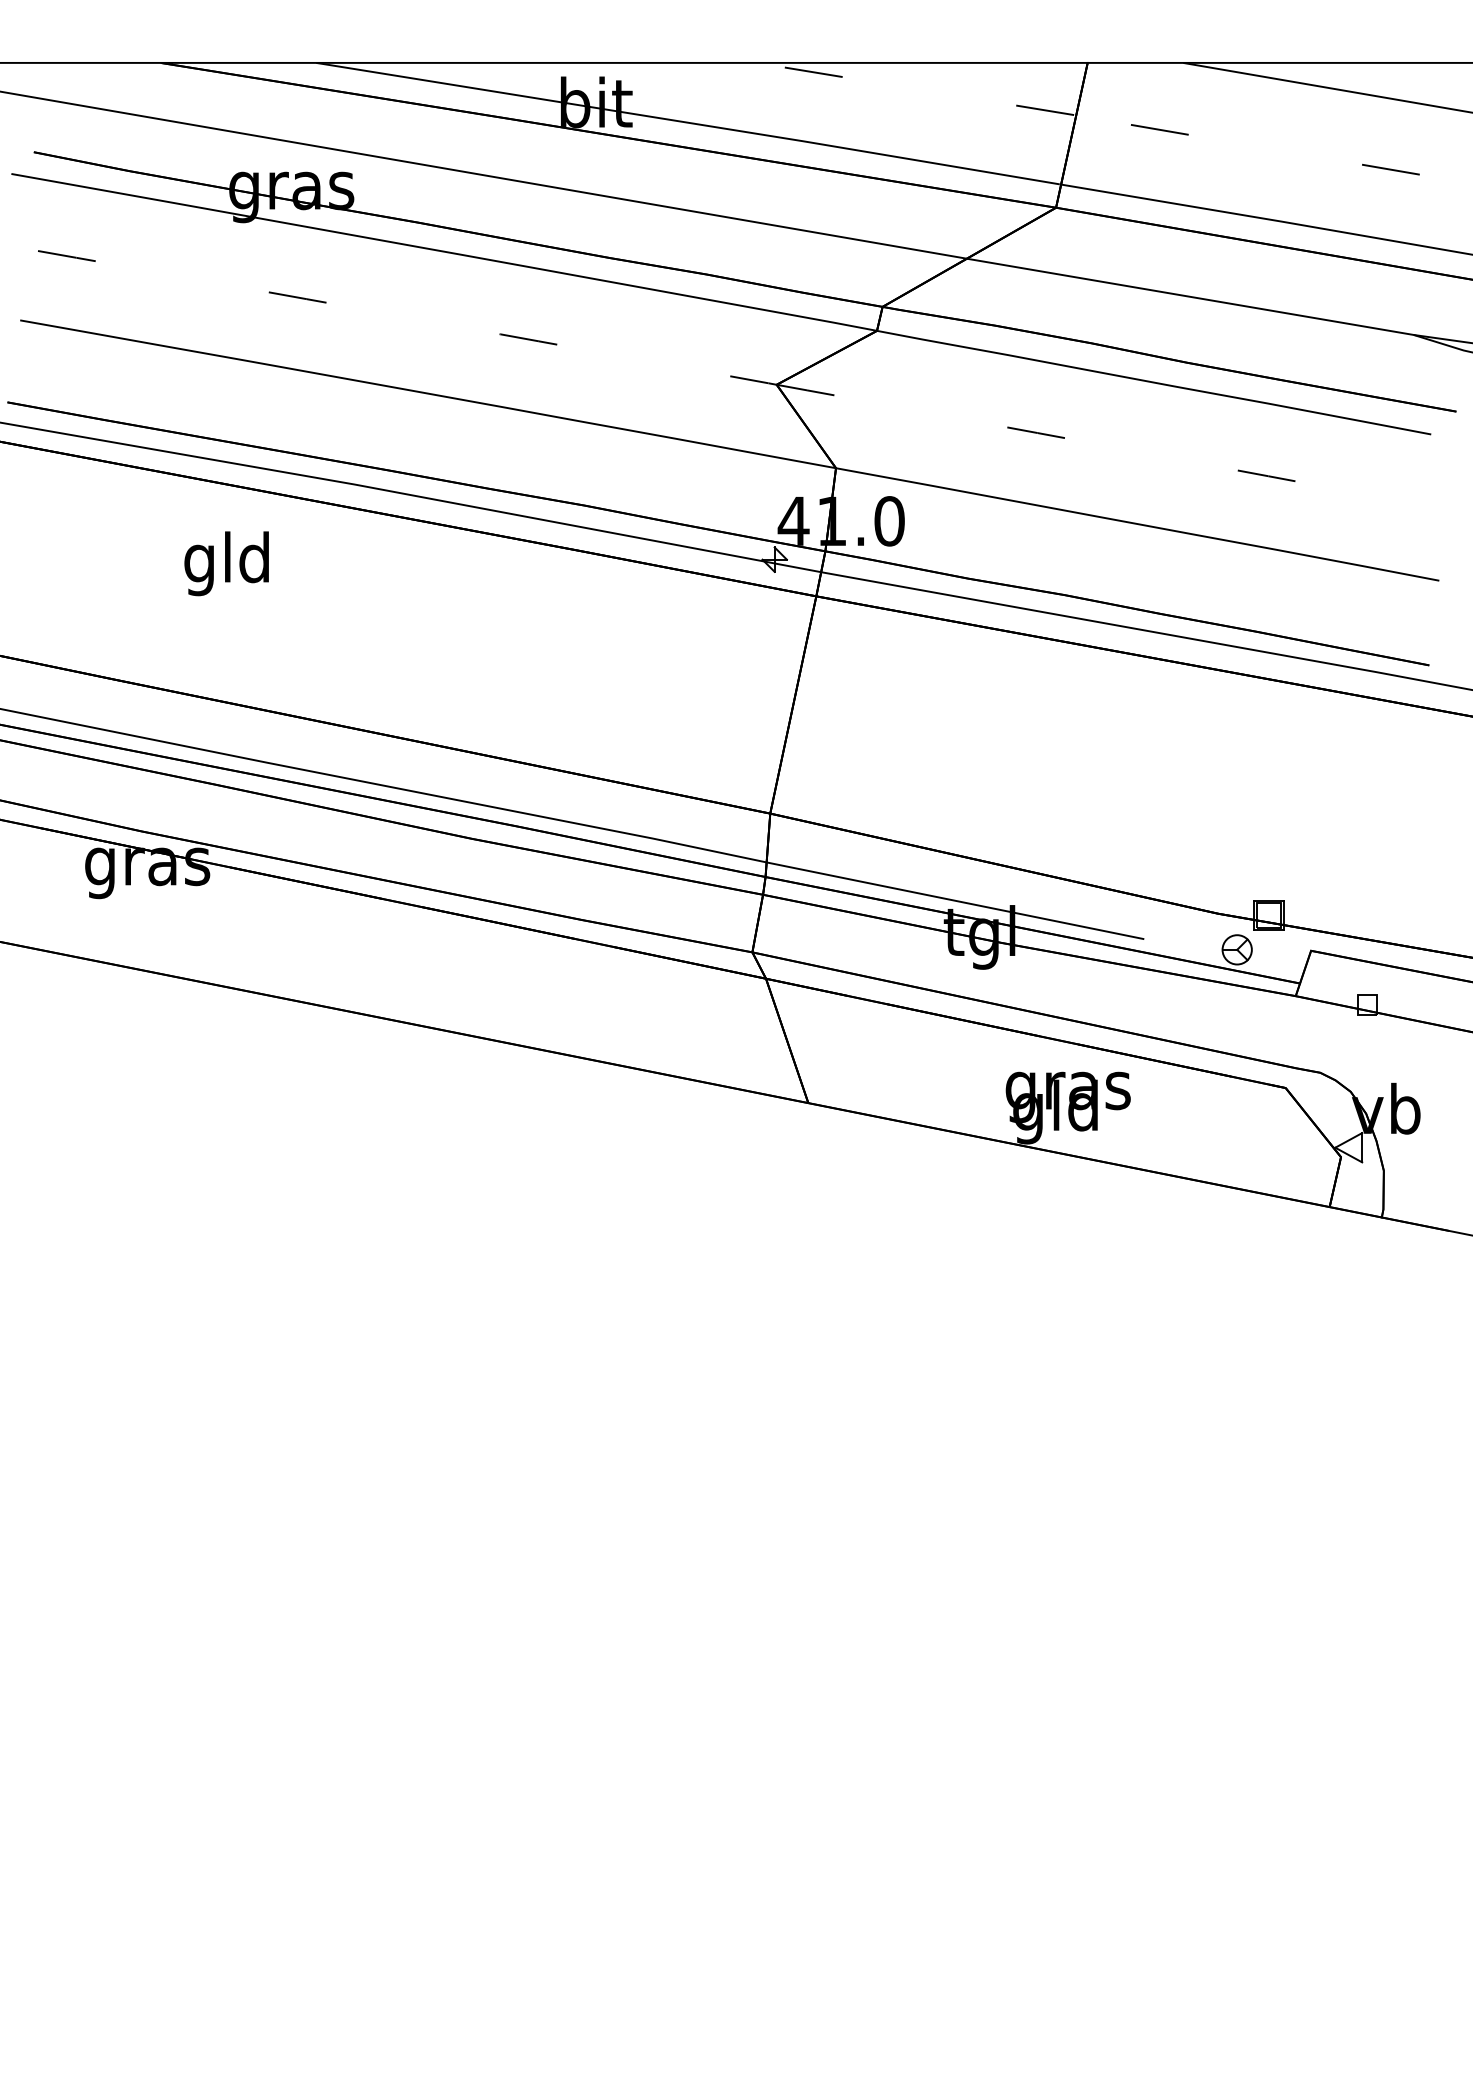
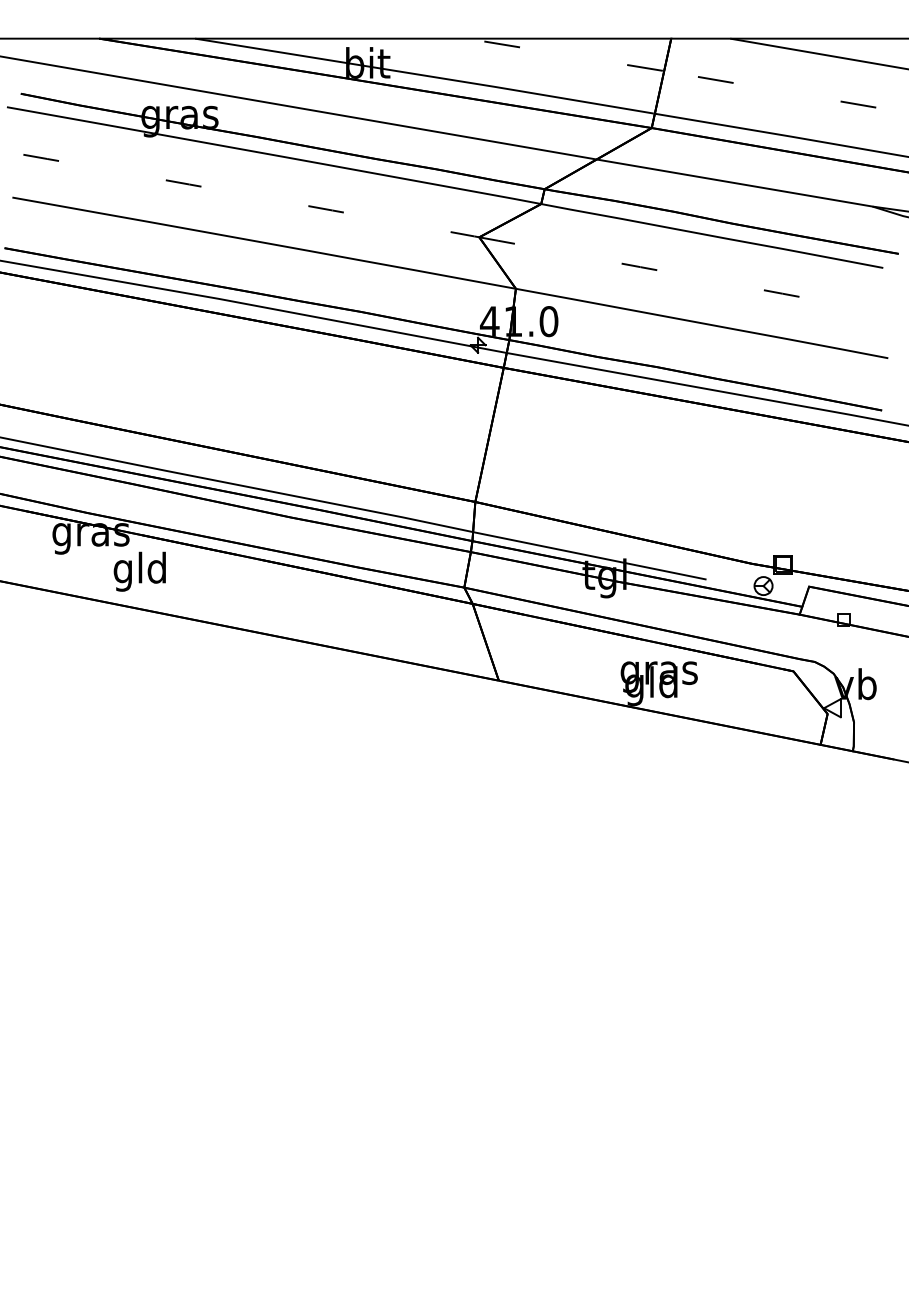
text: (226, 563) -> (139, 571), moved

